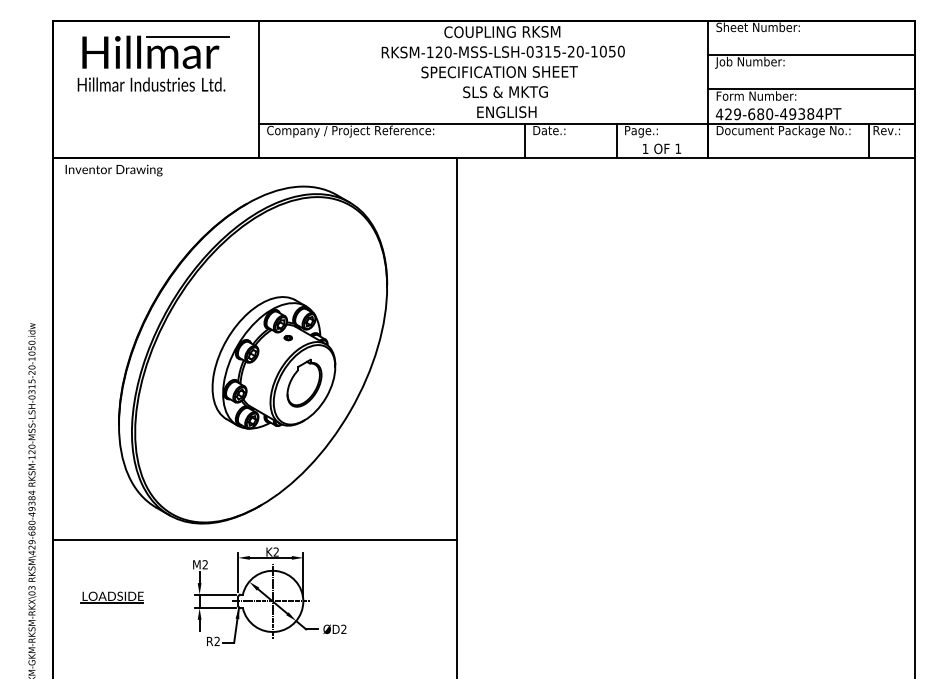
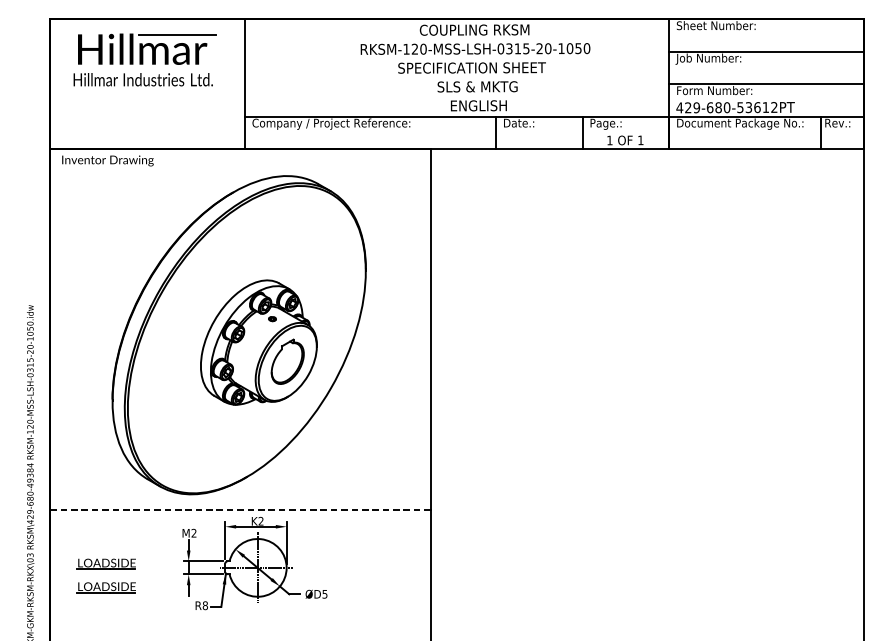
text: (801, 113) -> (757, 107), 429-680-49384PT -> 429-680-53612PT
line: (254, 540) -> (240, 510), solid -> dashed
part: (111, 622) -> (105, 587), added
text: (343, 629) -> (324, 594), ØD2 -> ØD5
text: (217, 641) -> (205, 605), R2 -> R8

